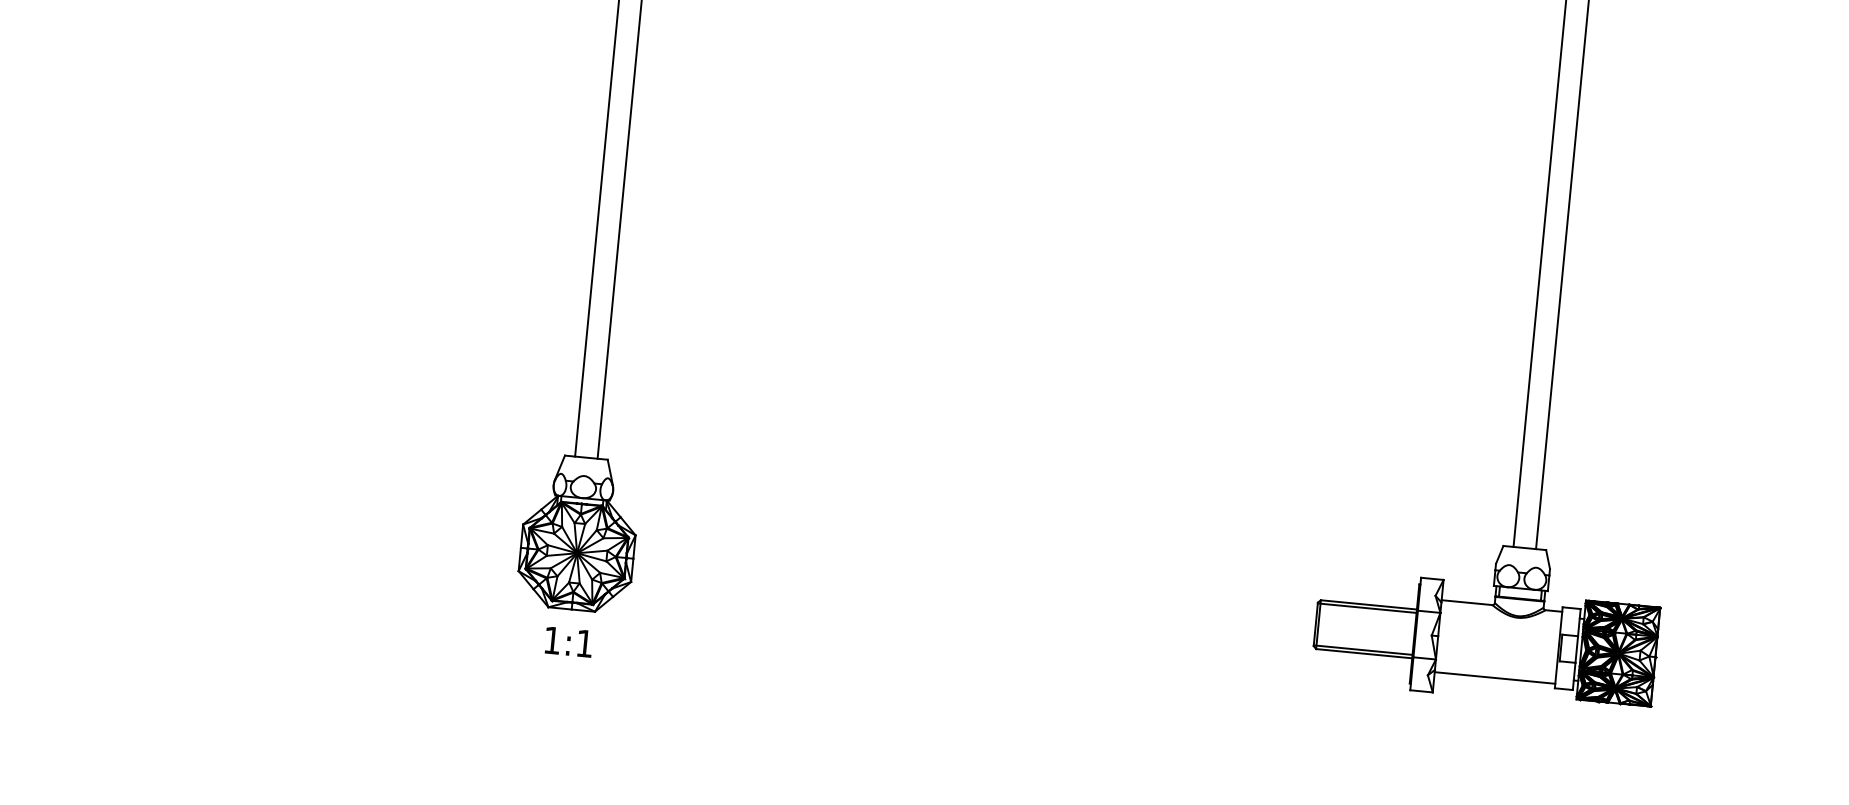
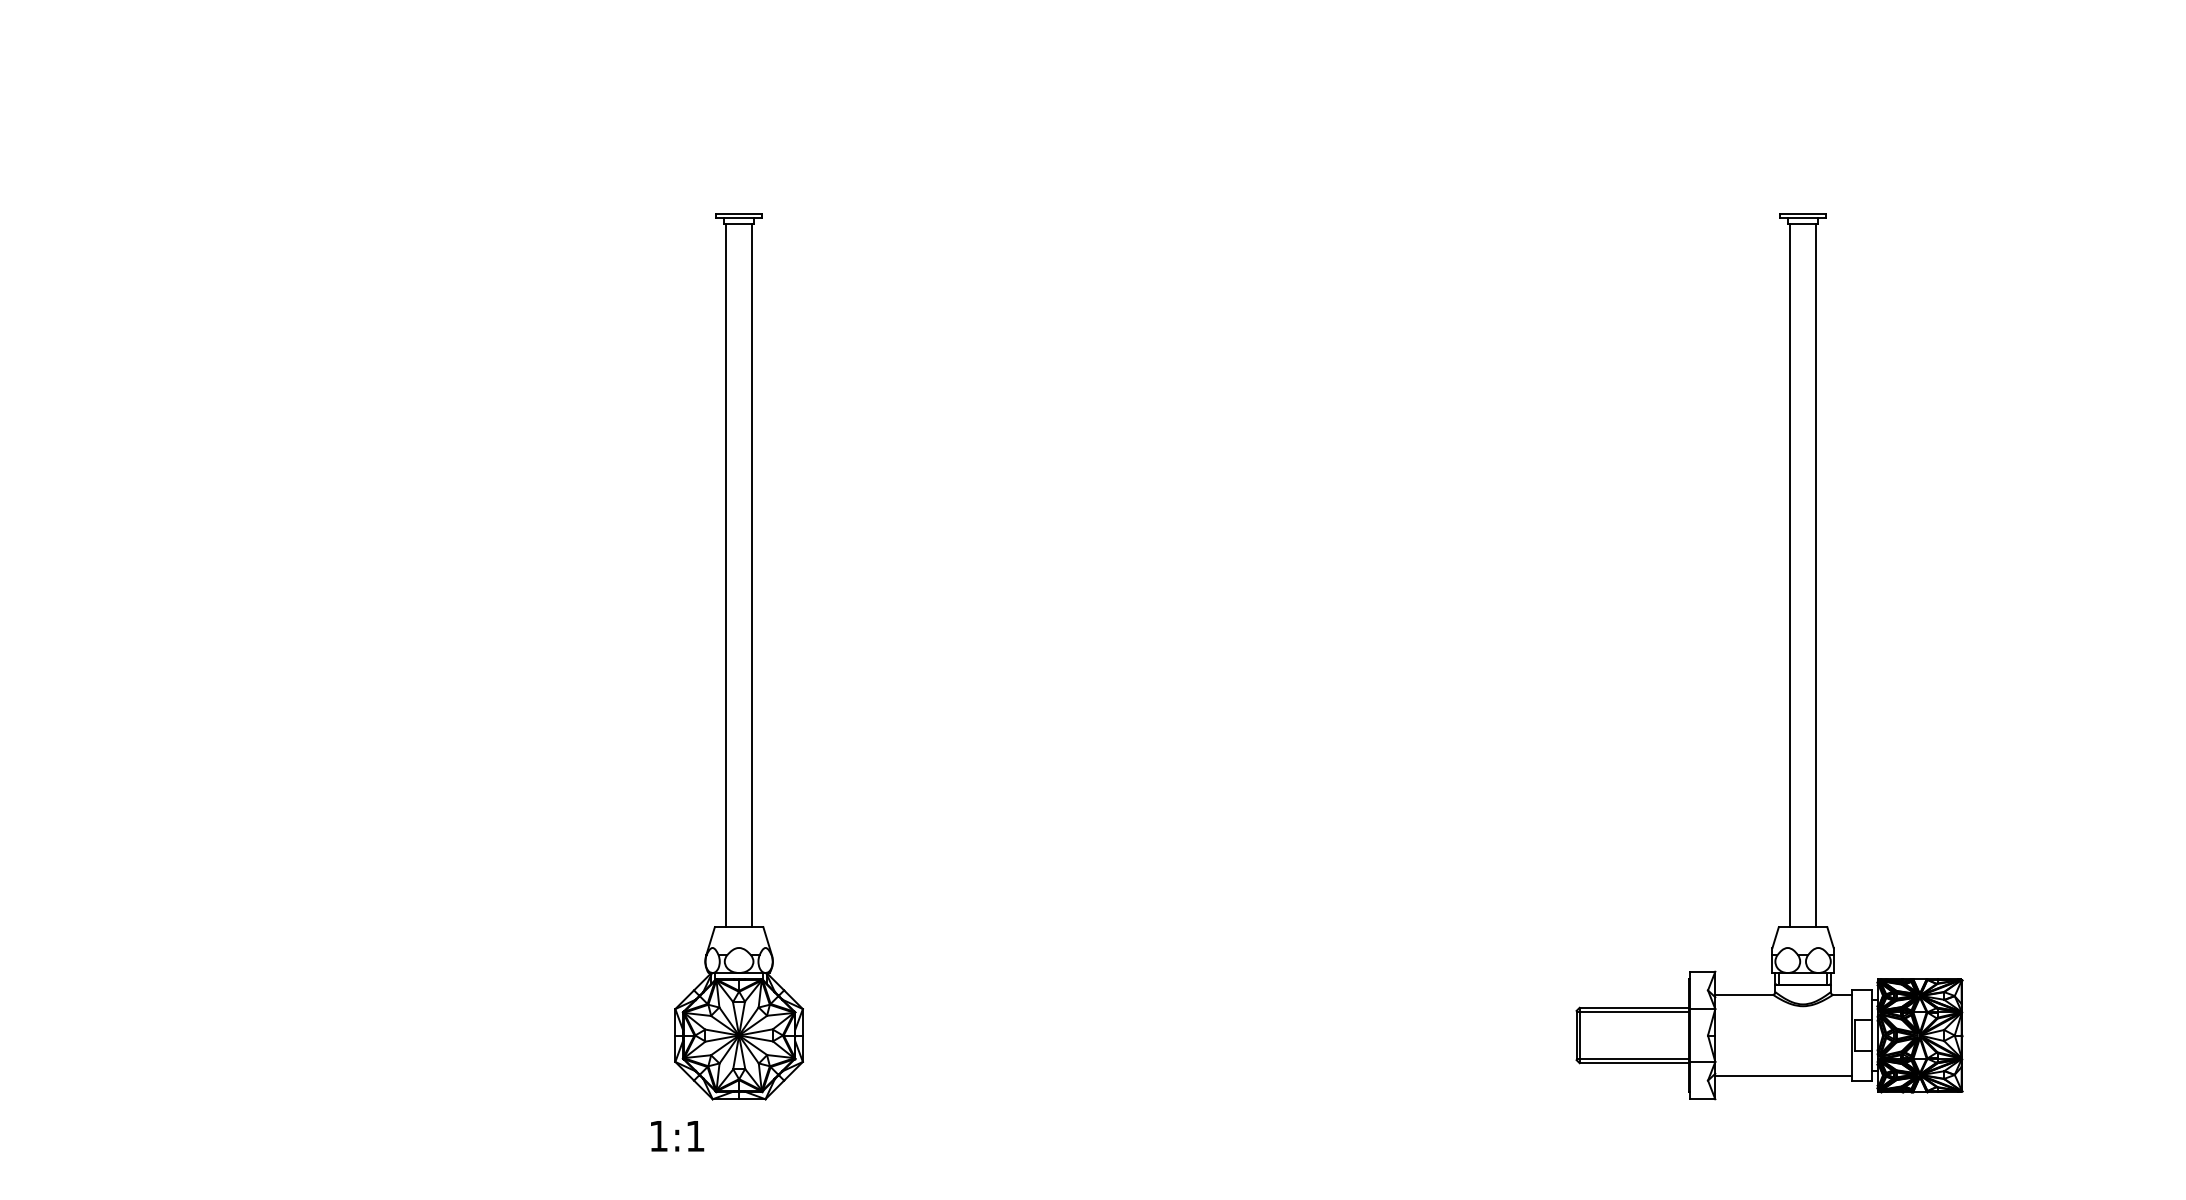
text: (568, 642) -> (677, 1136), moved

